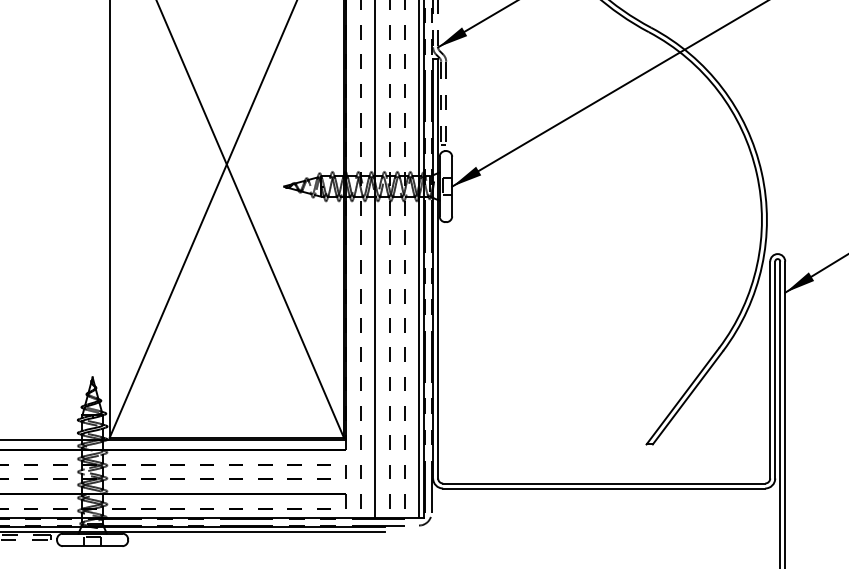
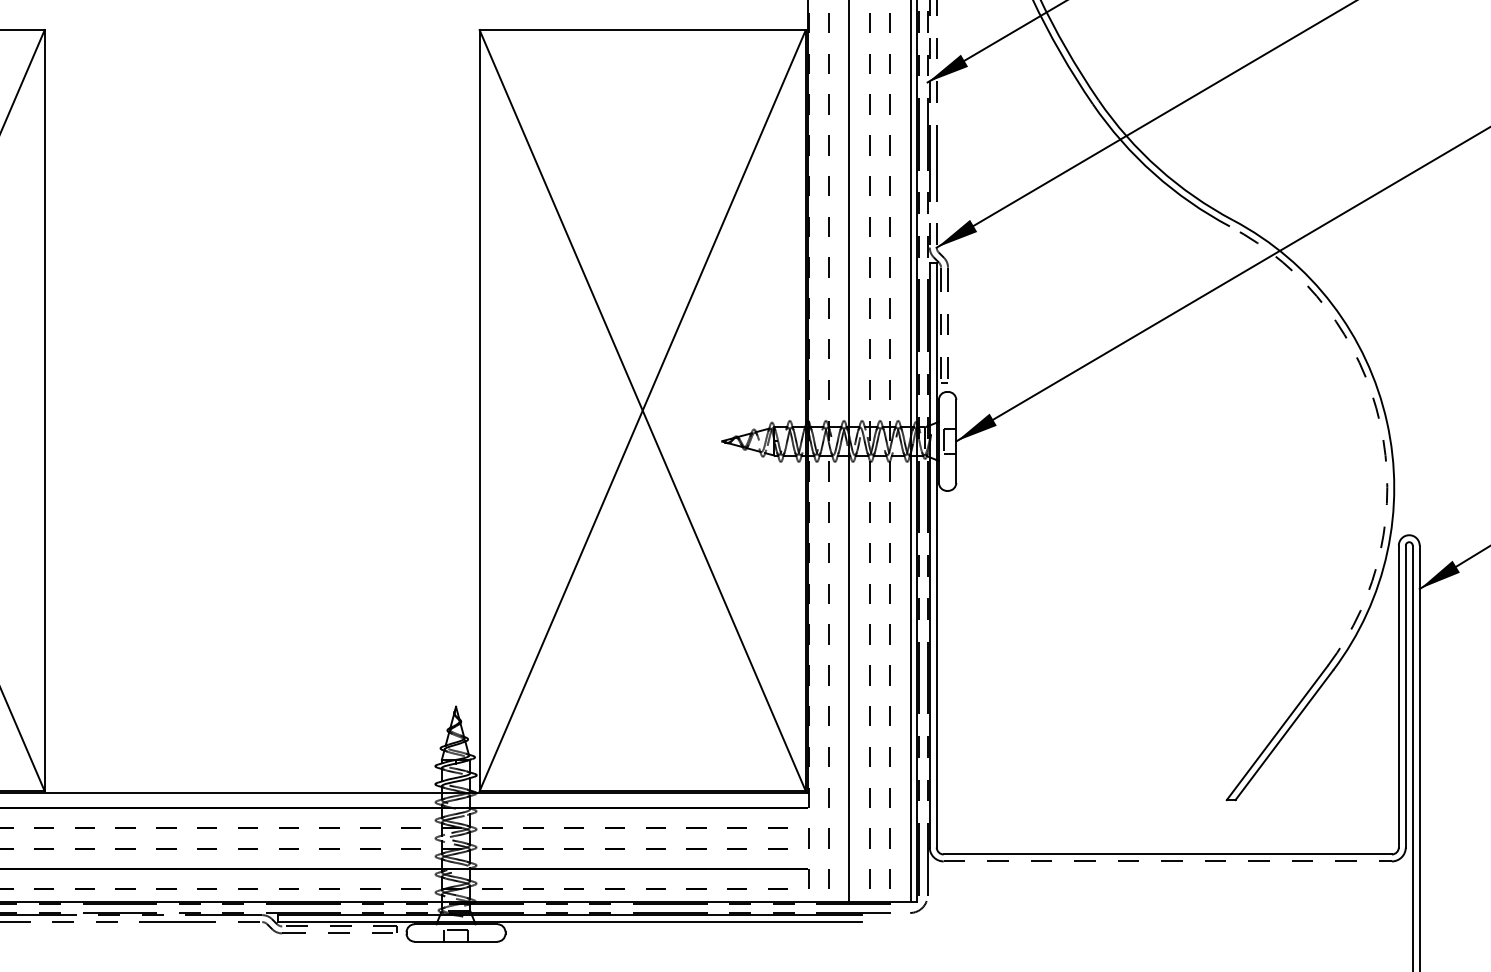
arc: (757, 173) -> (1380, 423), solid -> dashed
line: (604, 488) -> (1168, 861), solid -> dashed

